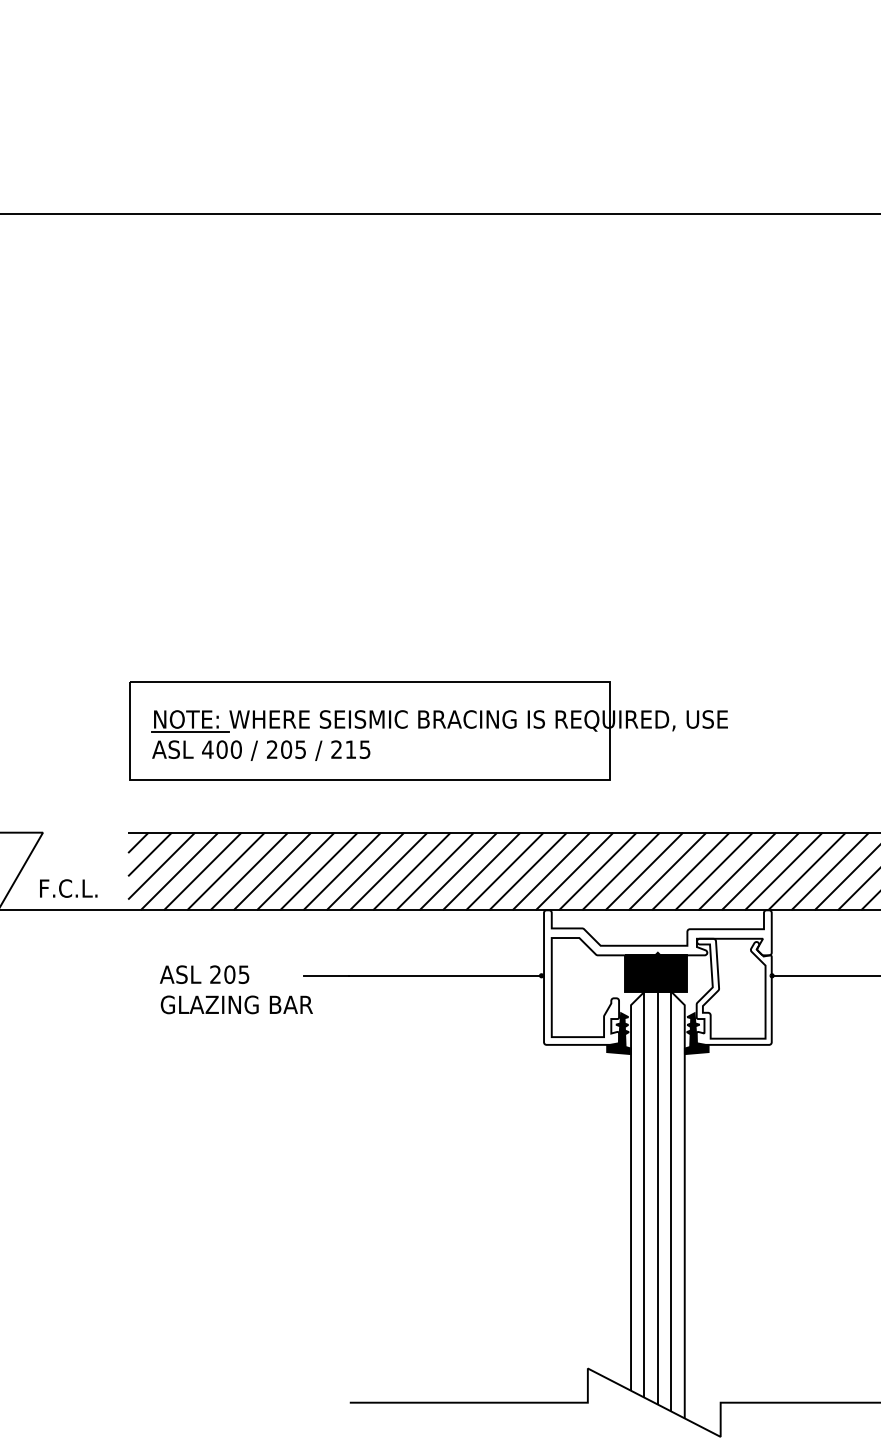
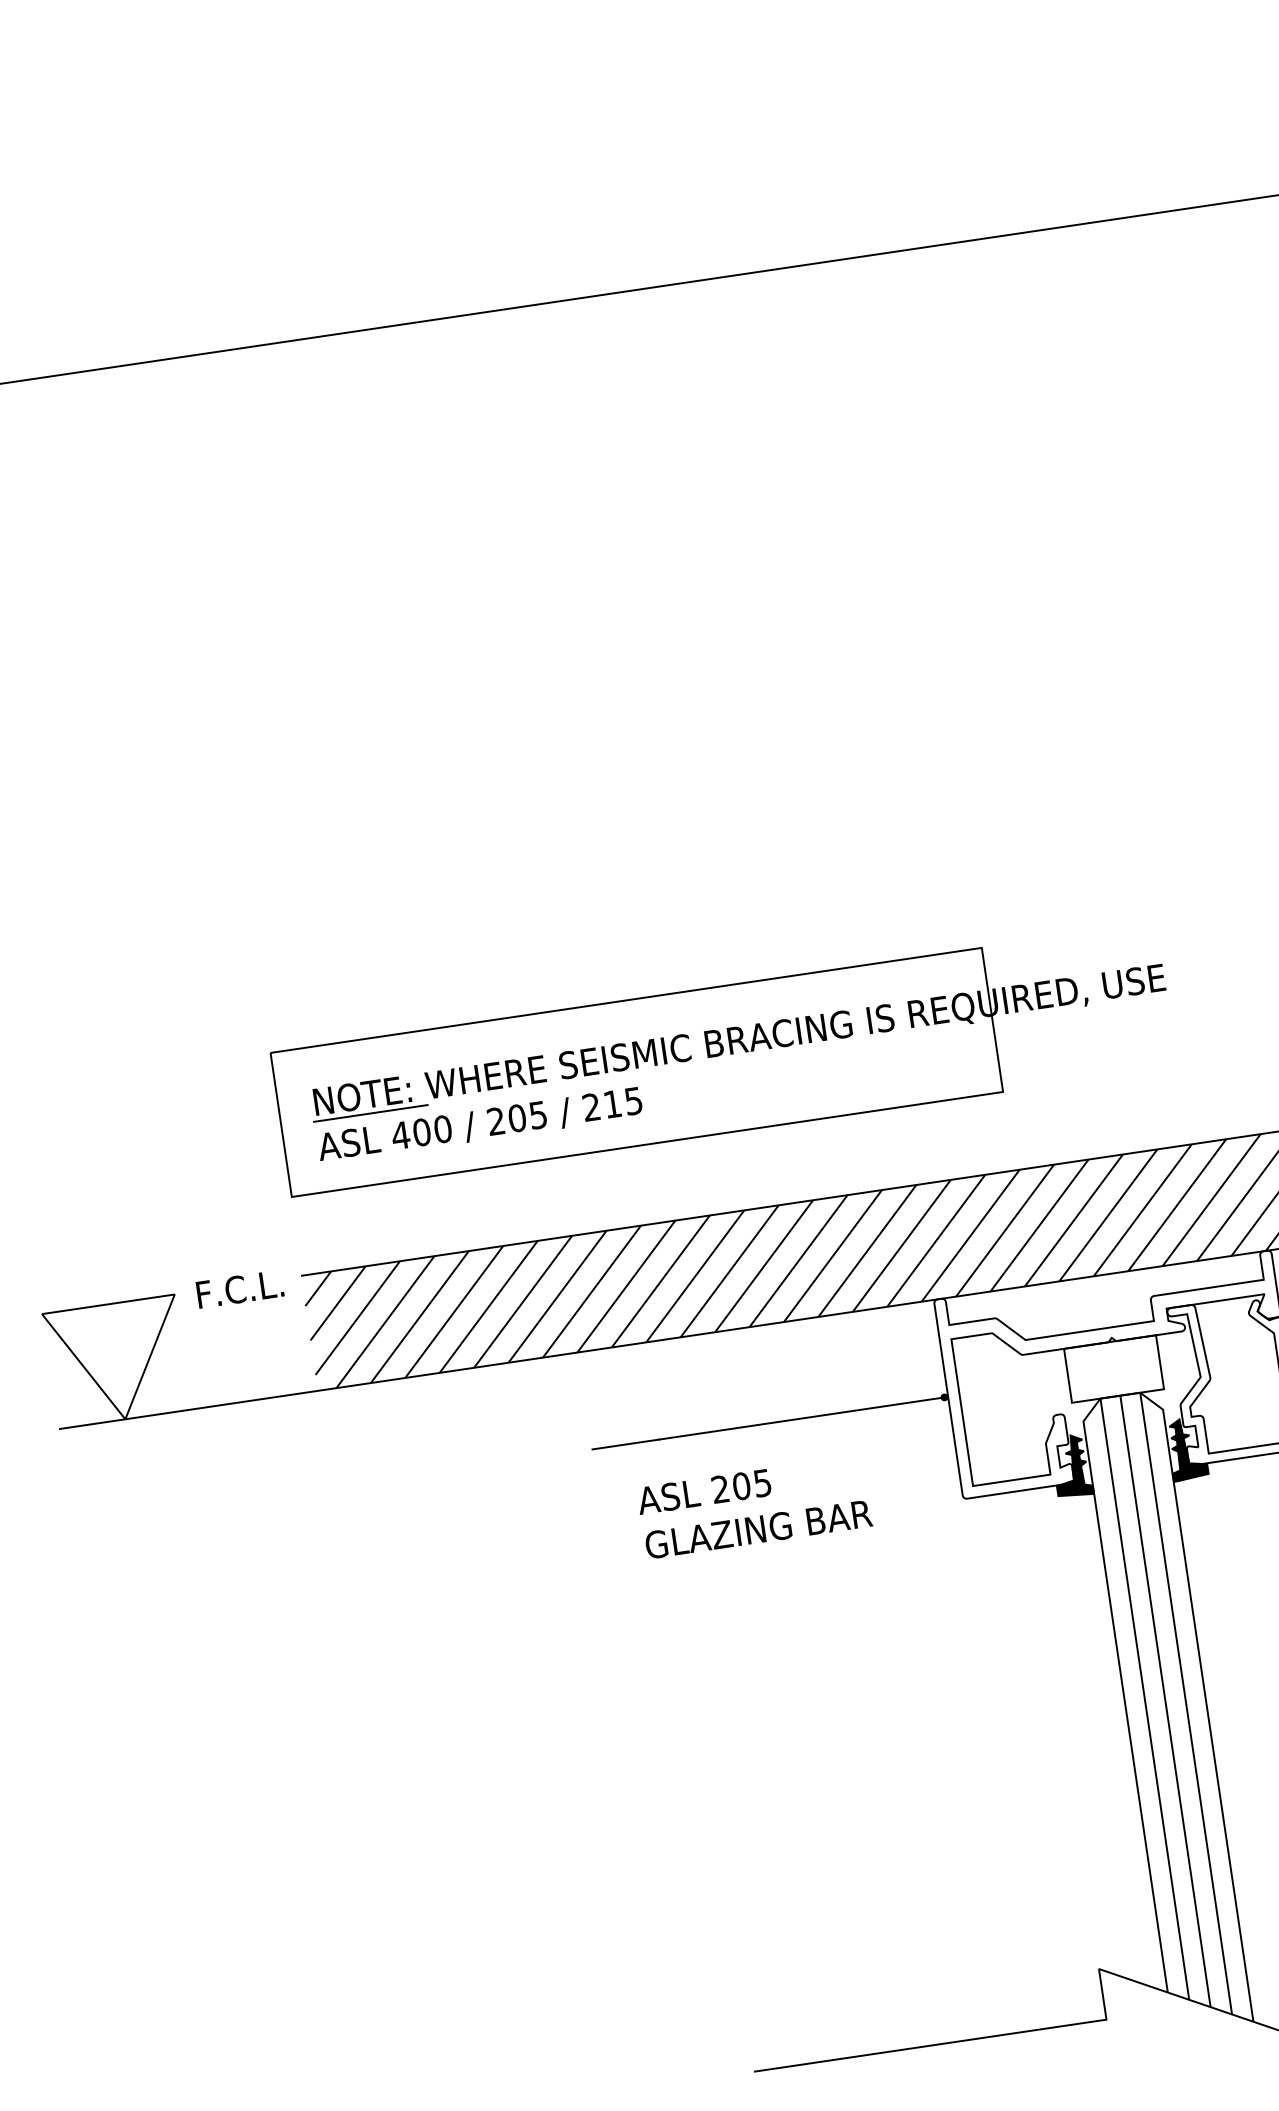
text: (68, 888) -> (239, 1289), moved
fill: (656, 973) -> (1114, 1368), removed
text: (236, 989) -> (754, 1506), moved

